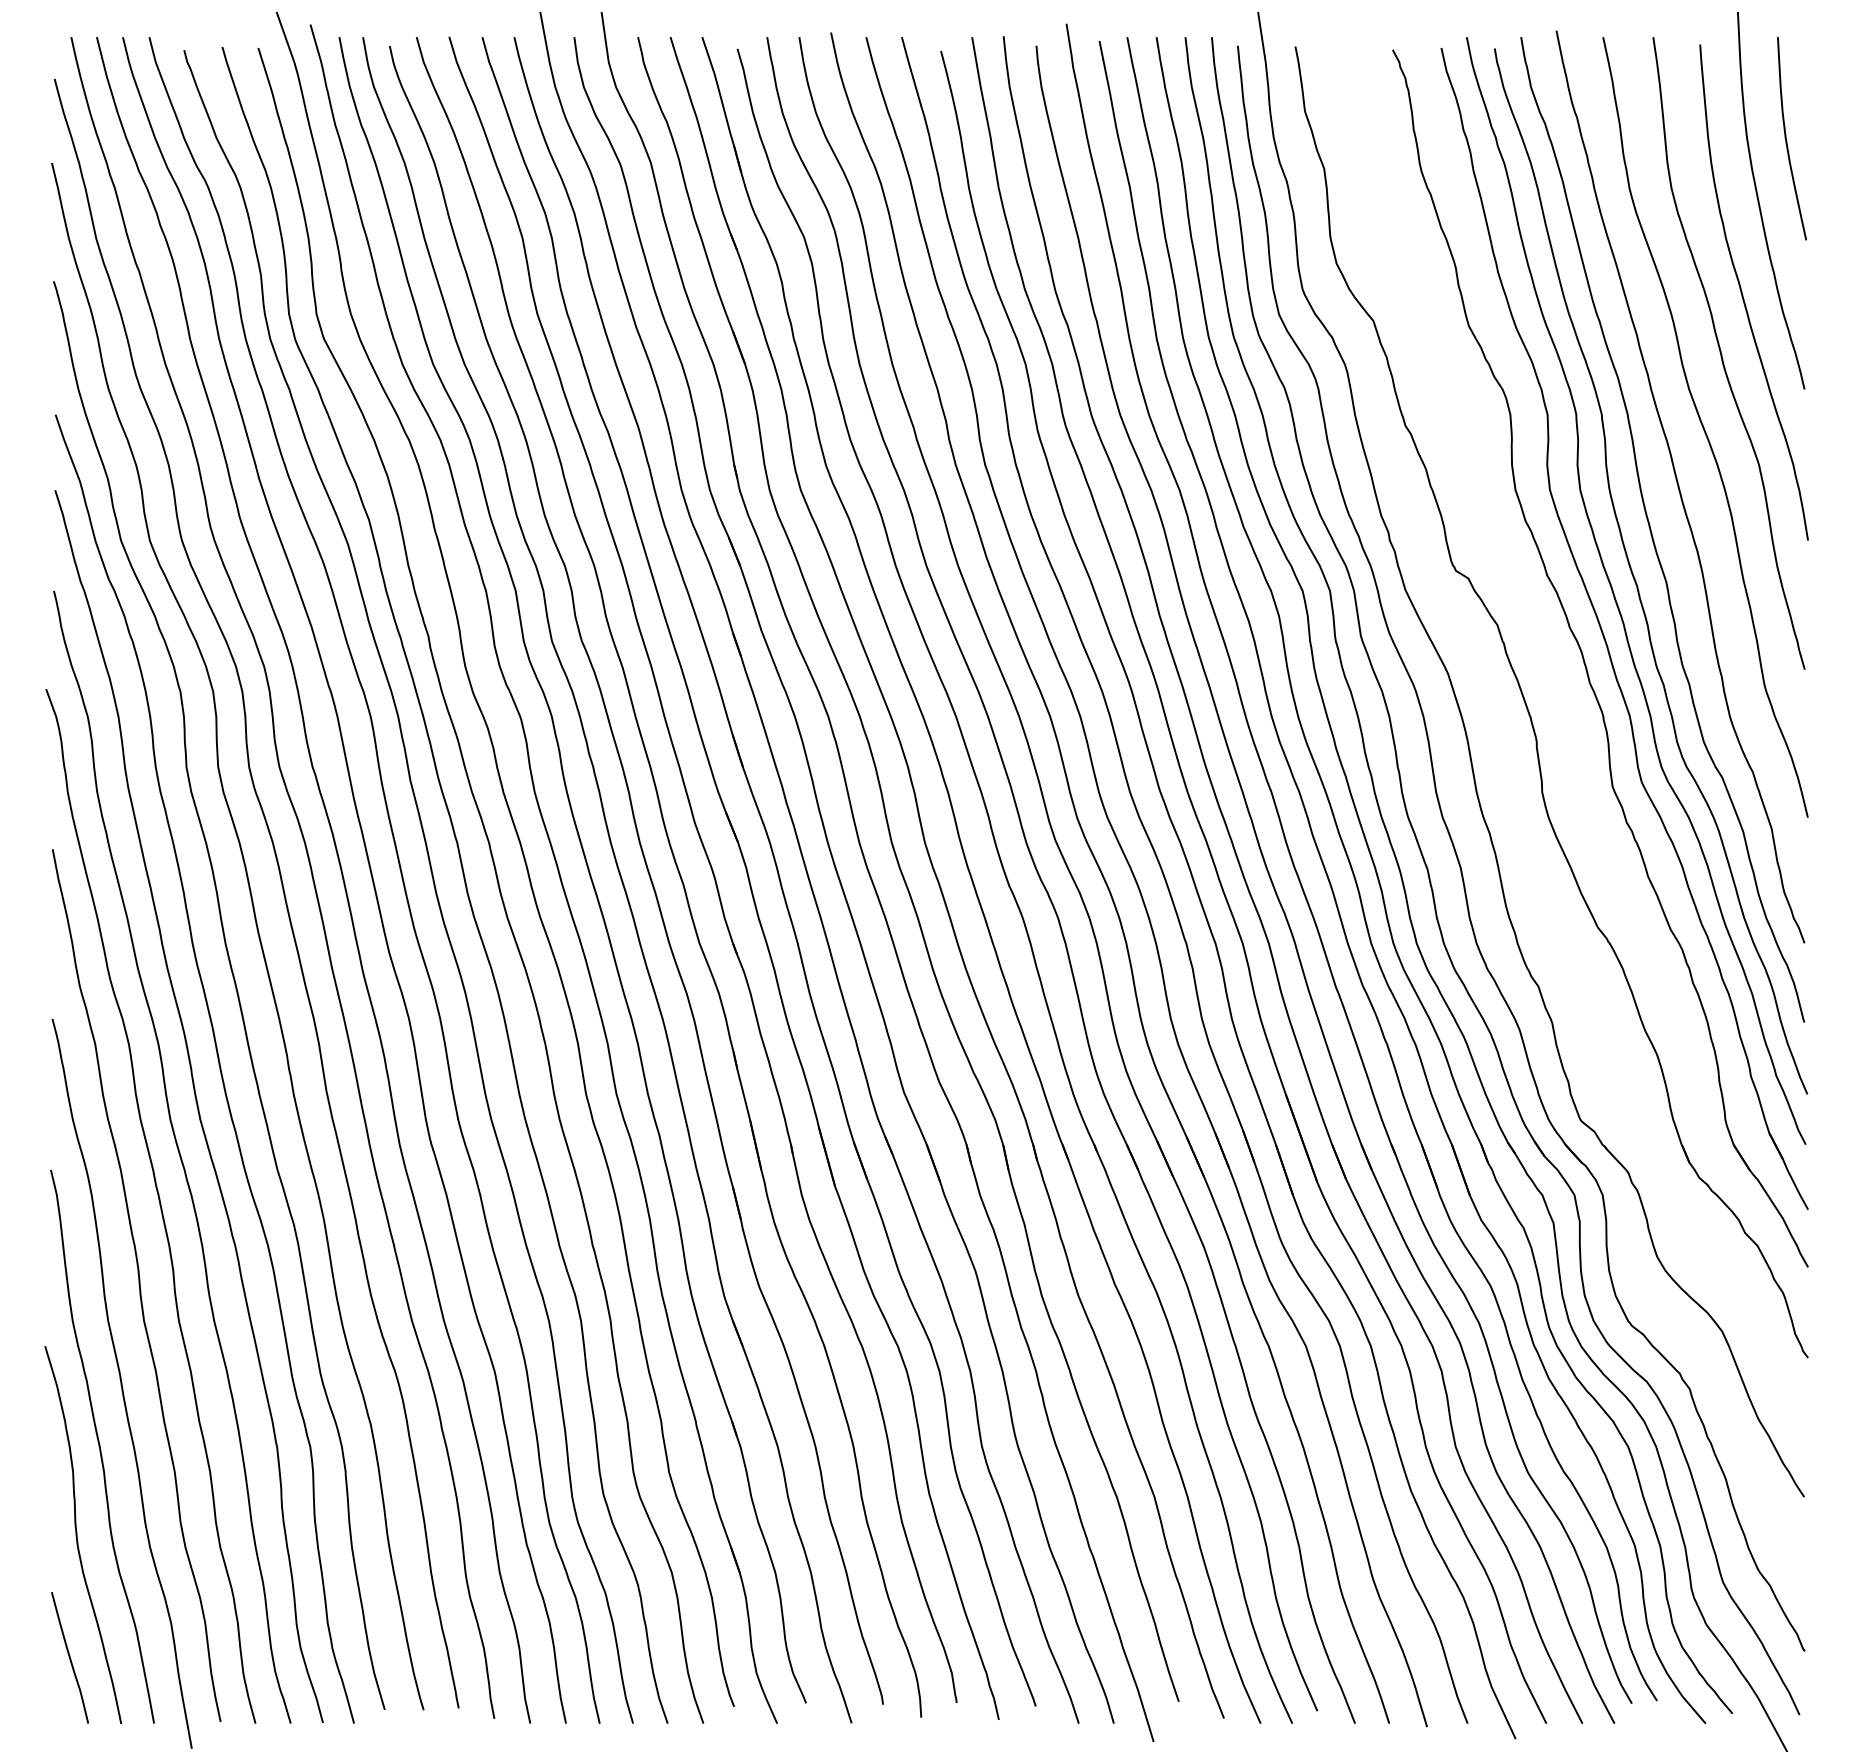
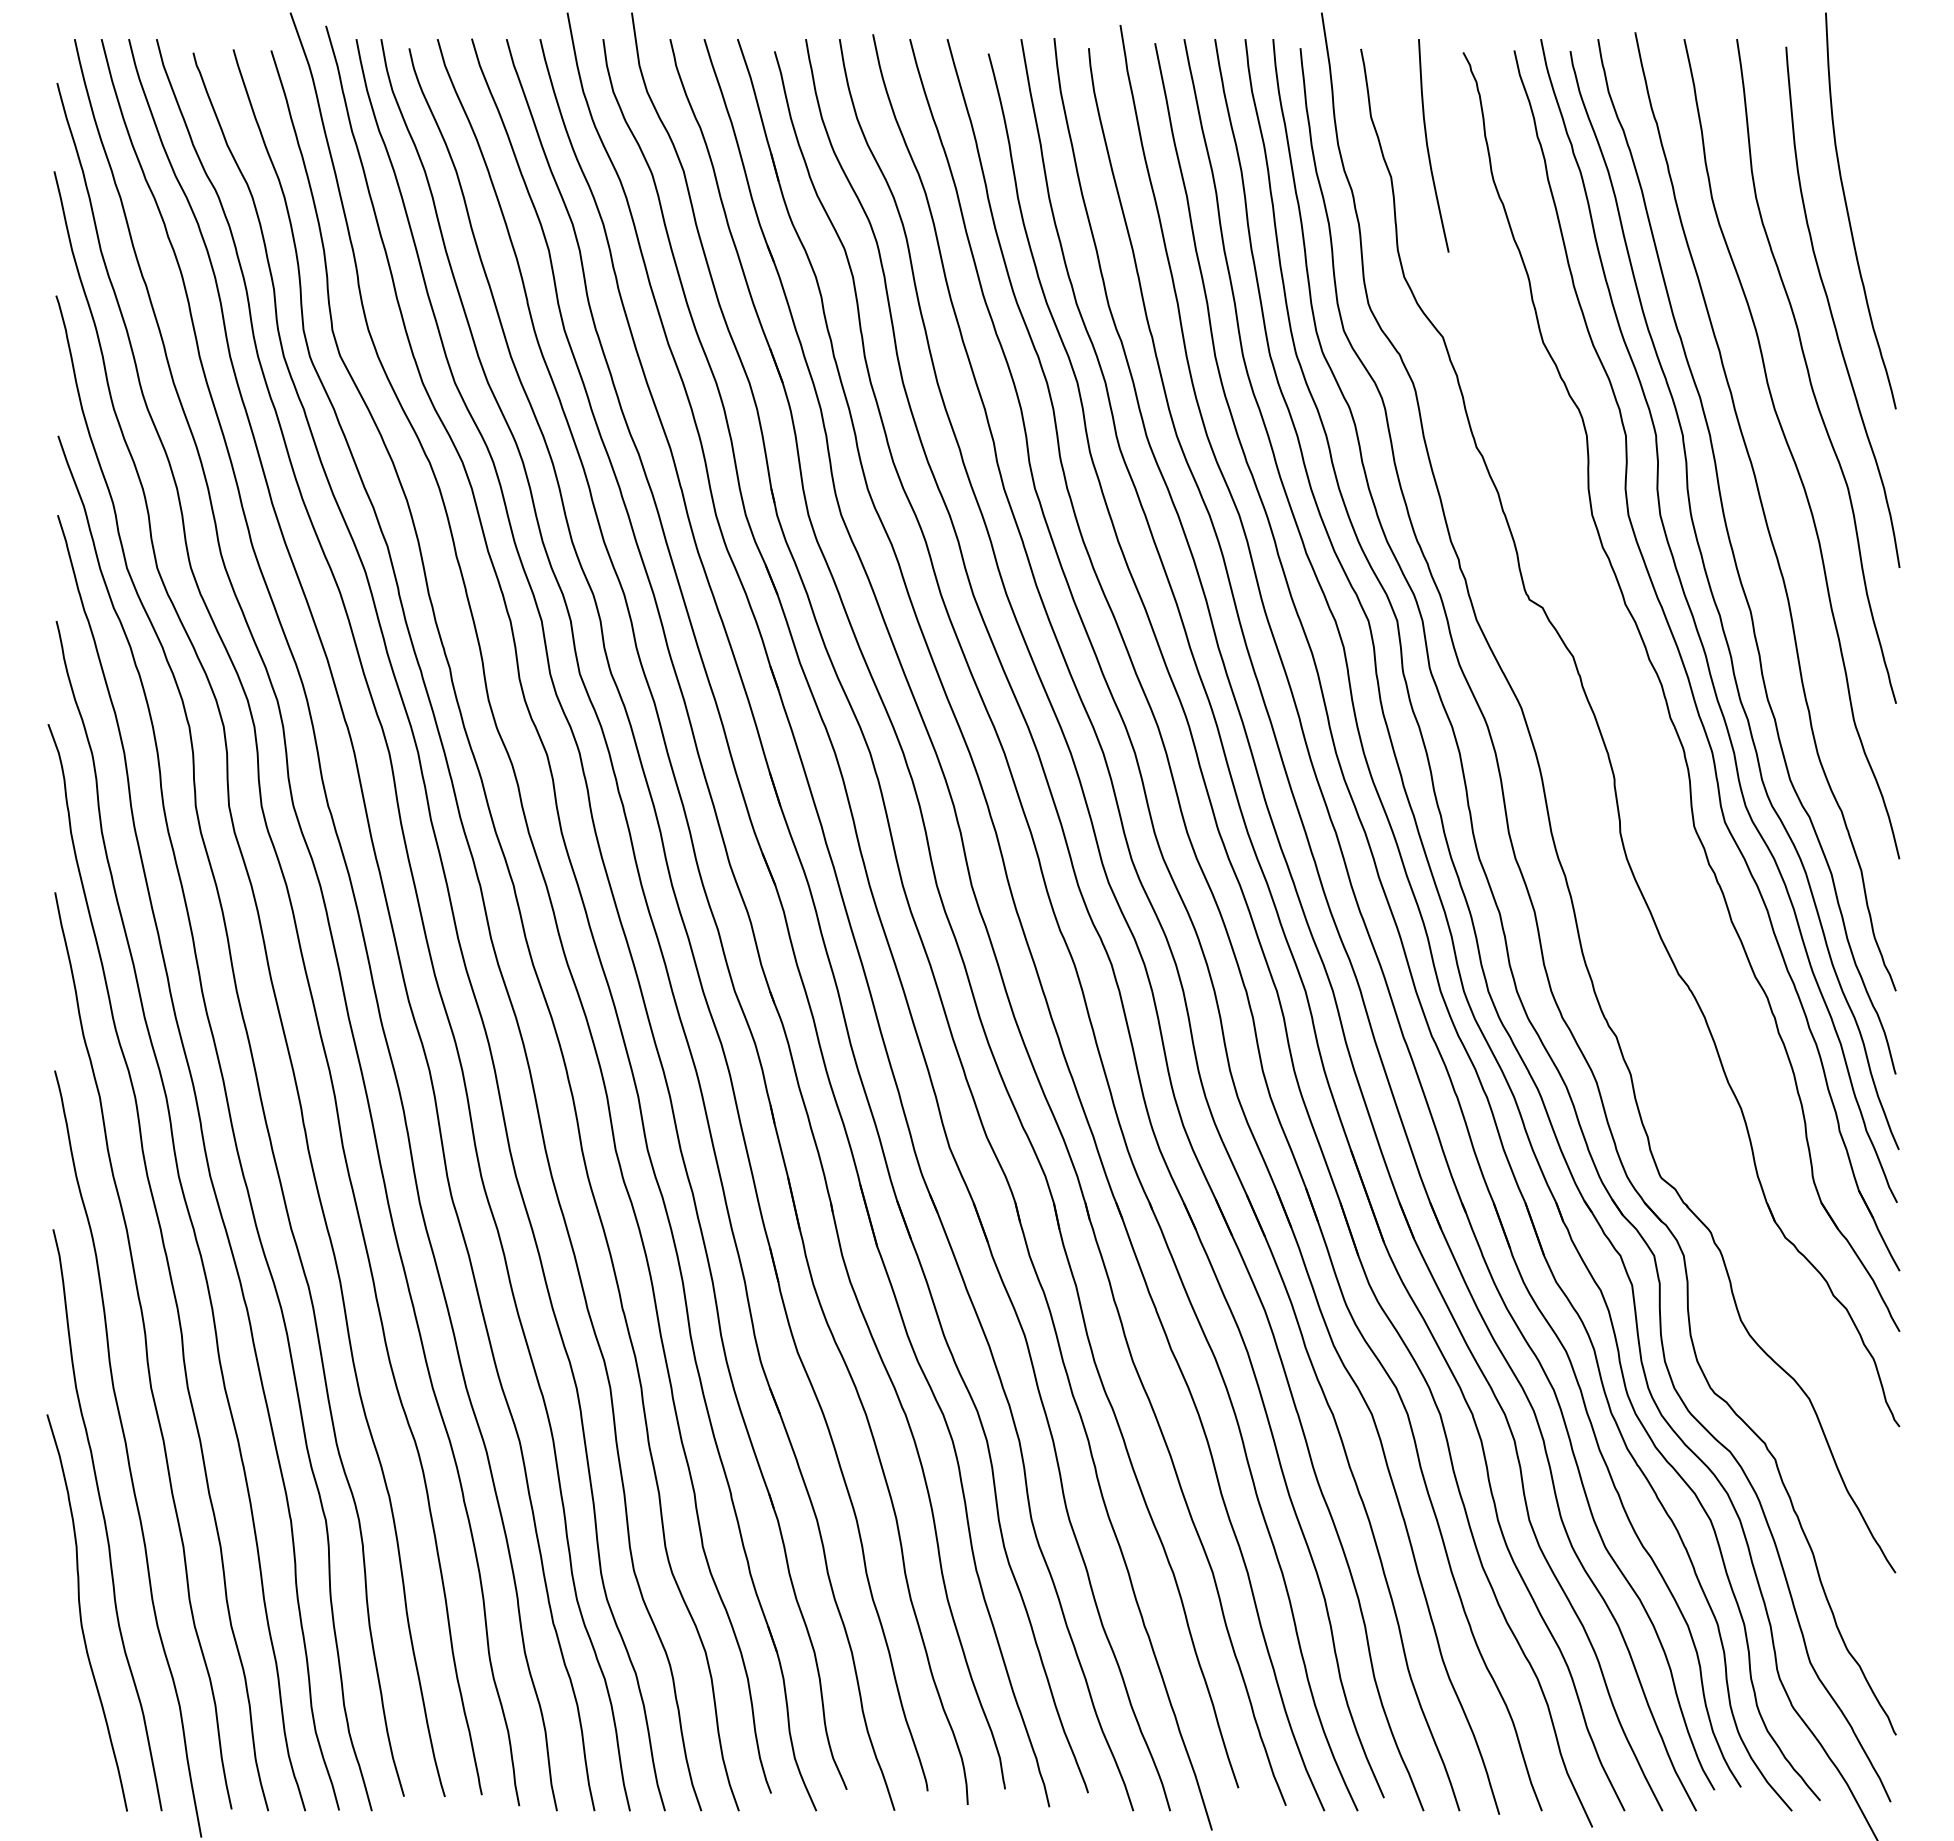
curve: (1787, 138) -> (1428, 145), moved
curve: (70, 1658) -> (73, 1742), removed

